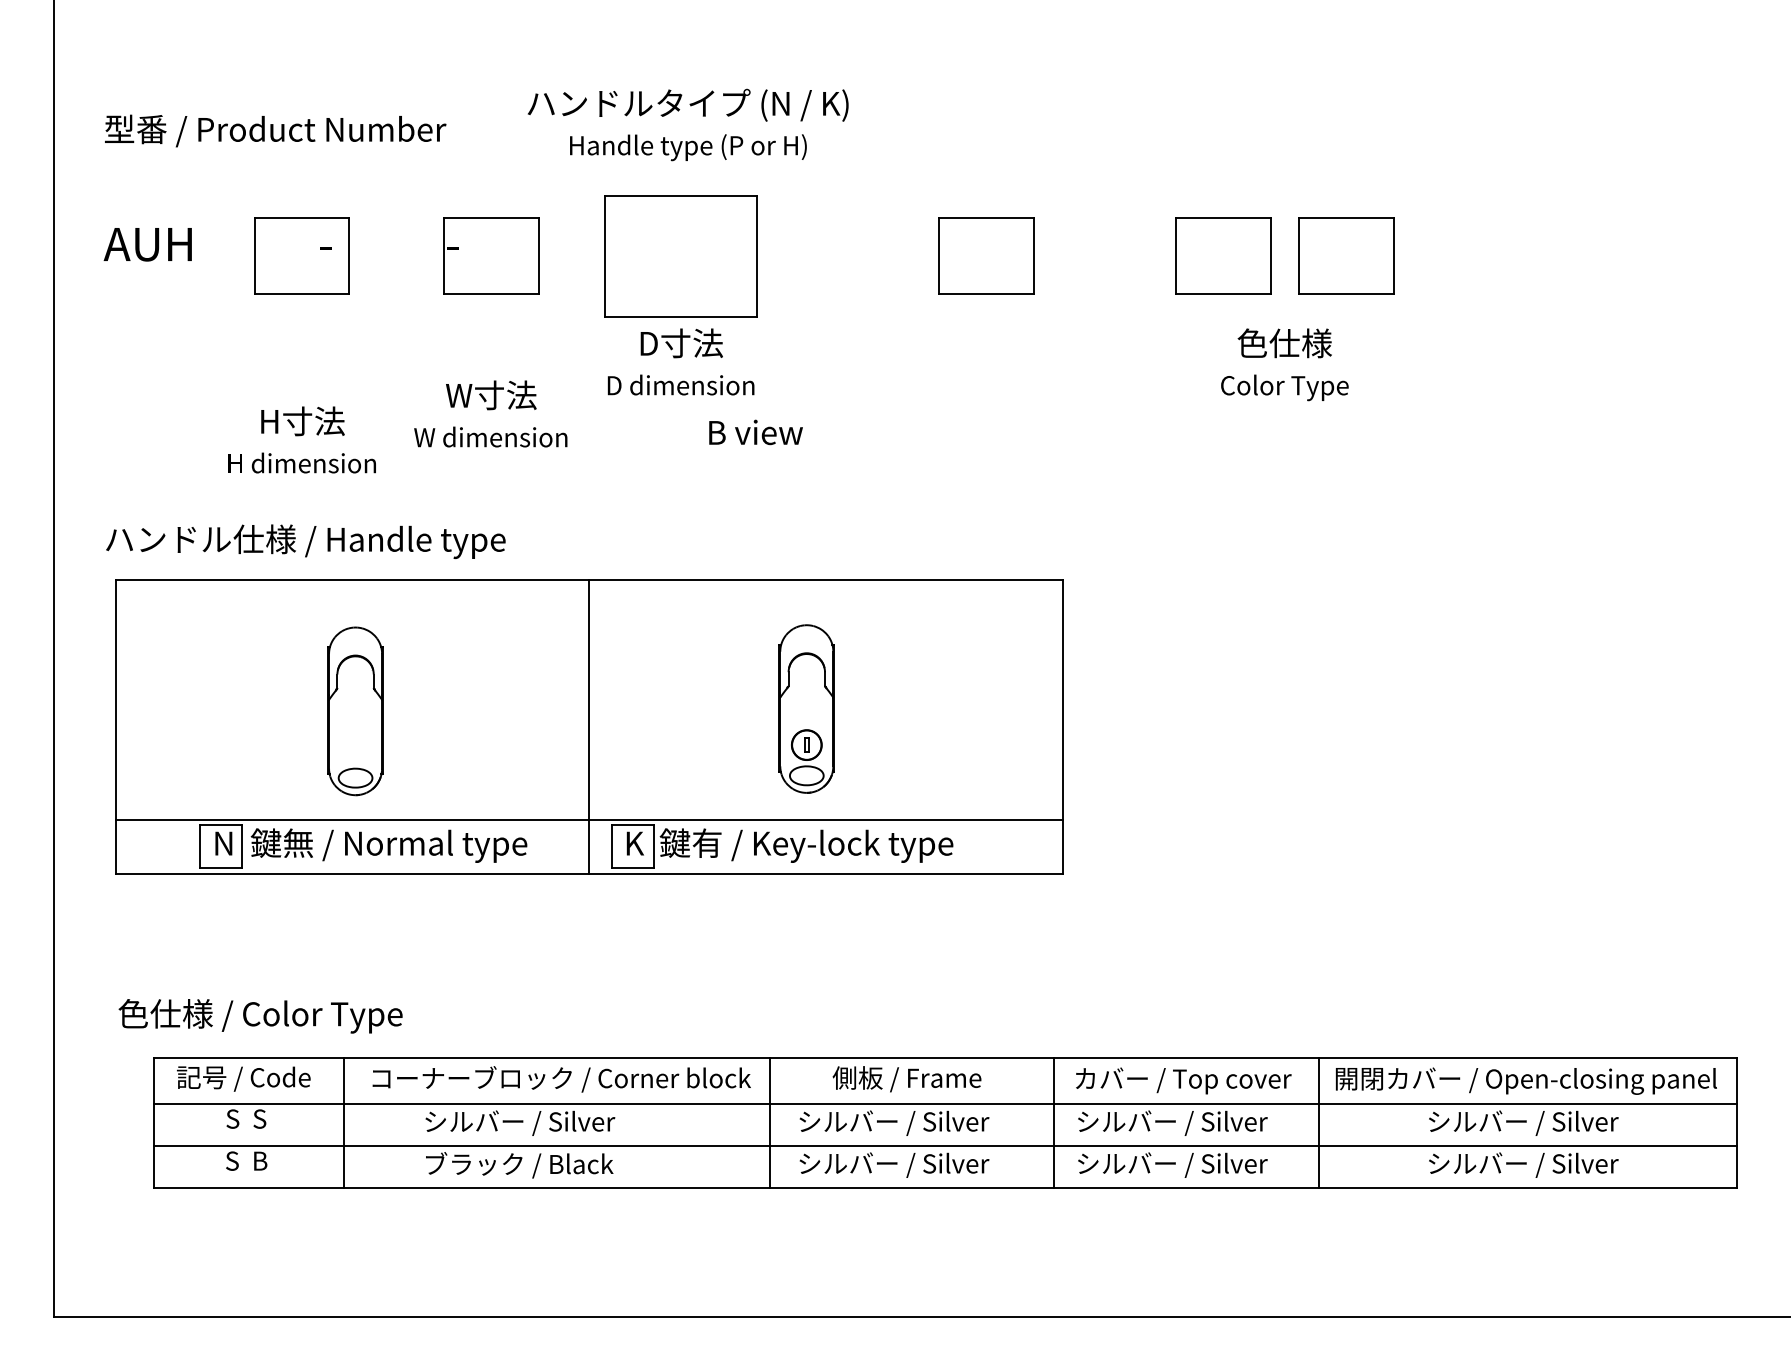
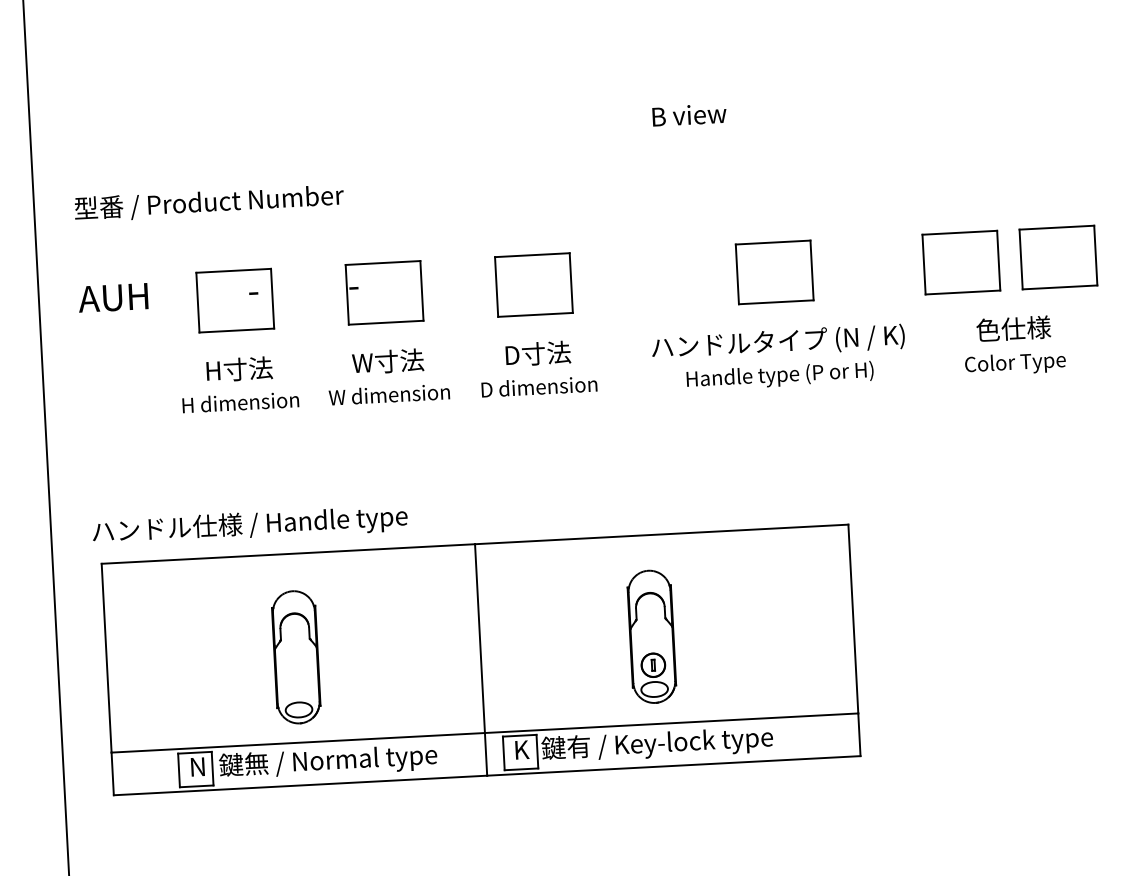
text: (687, 124) -> (778, 357), moved
part: (680, 255) -> (533, 284), size x0.62
text: (490, 413) -> (388, 375), moved
text: (755, 432) -> (689, 115), moved
text: (301, 439) -> (239, 383), moved

